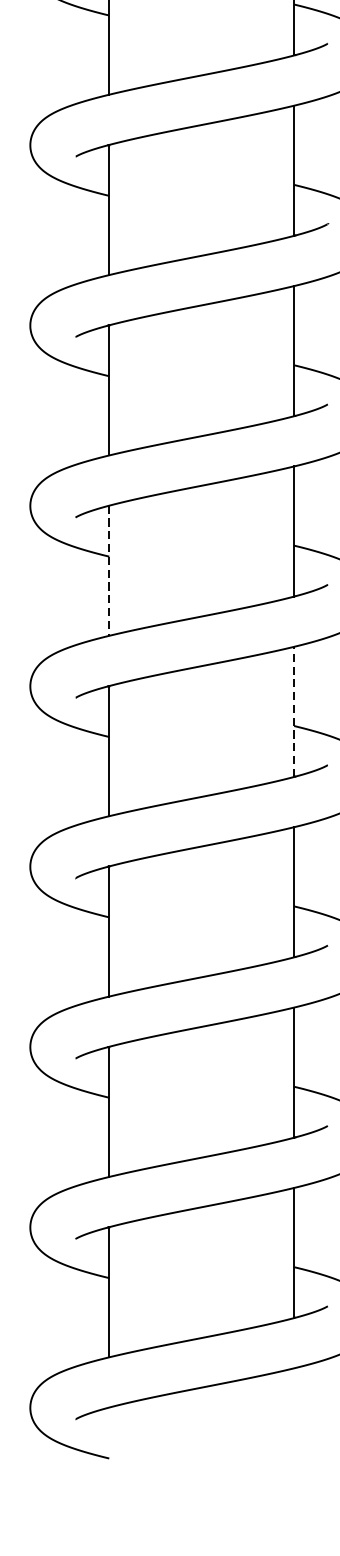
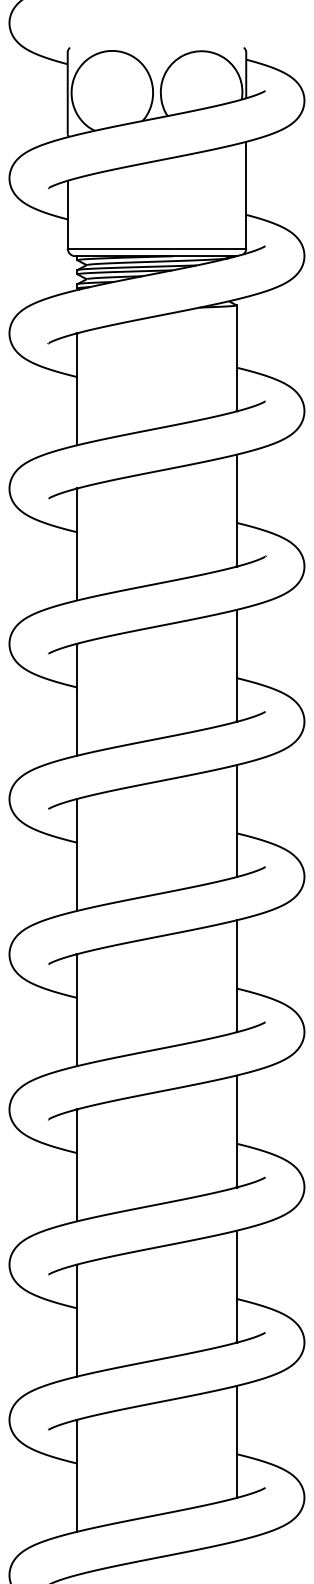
line: (109, 570) -> (77, 854), dashed -> solid
line: (294, 712) -> (236, 976), dashed -> solid

